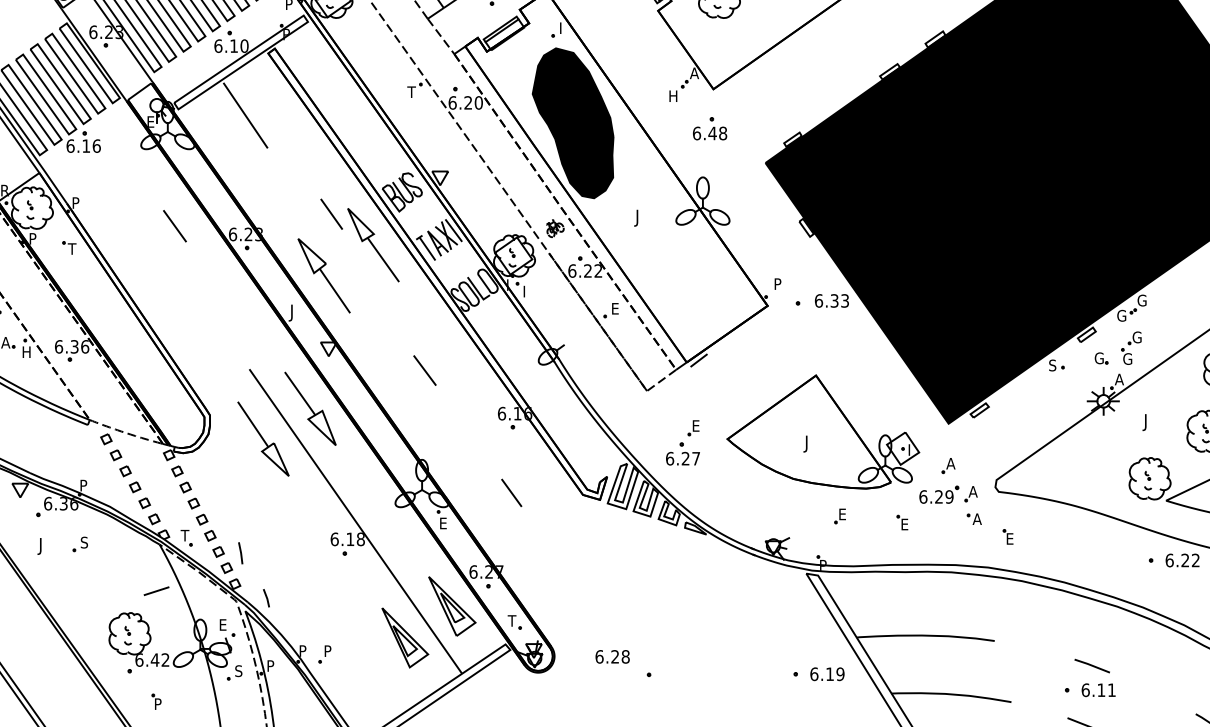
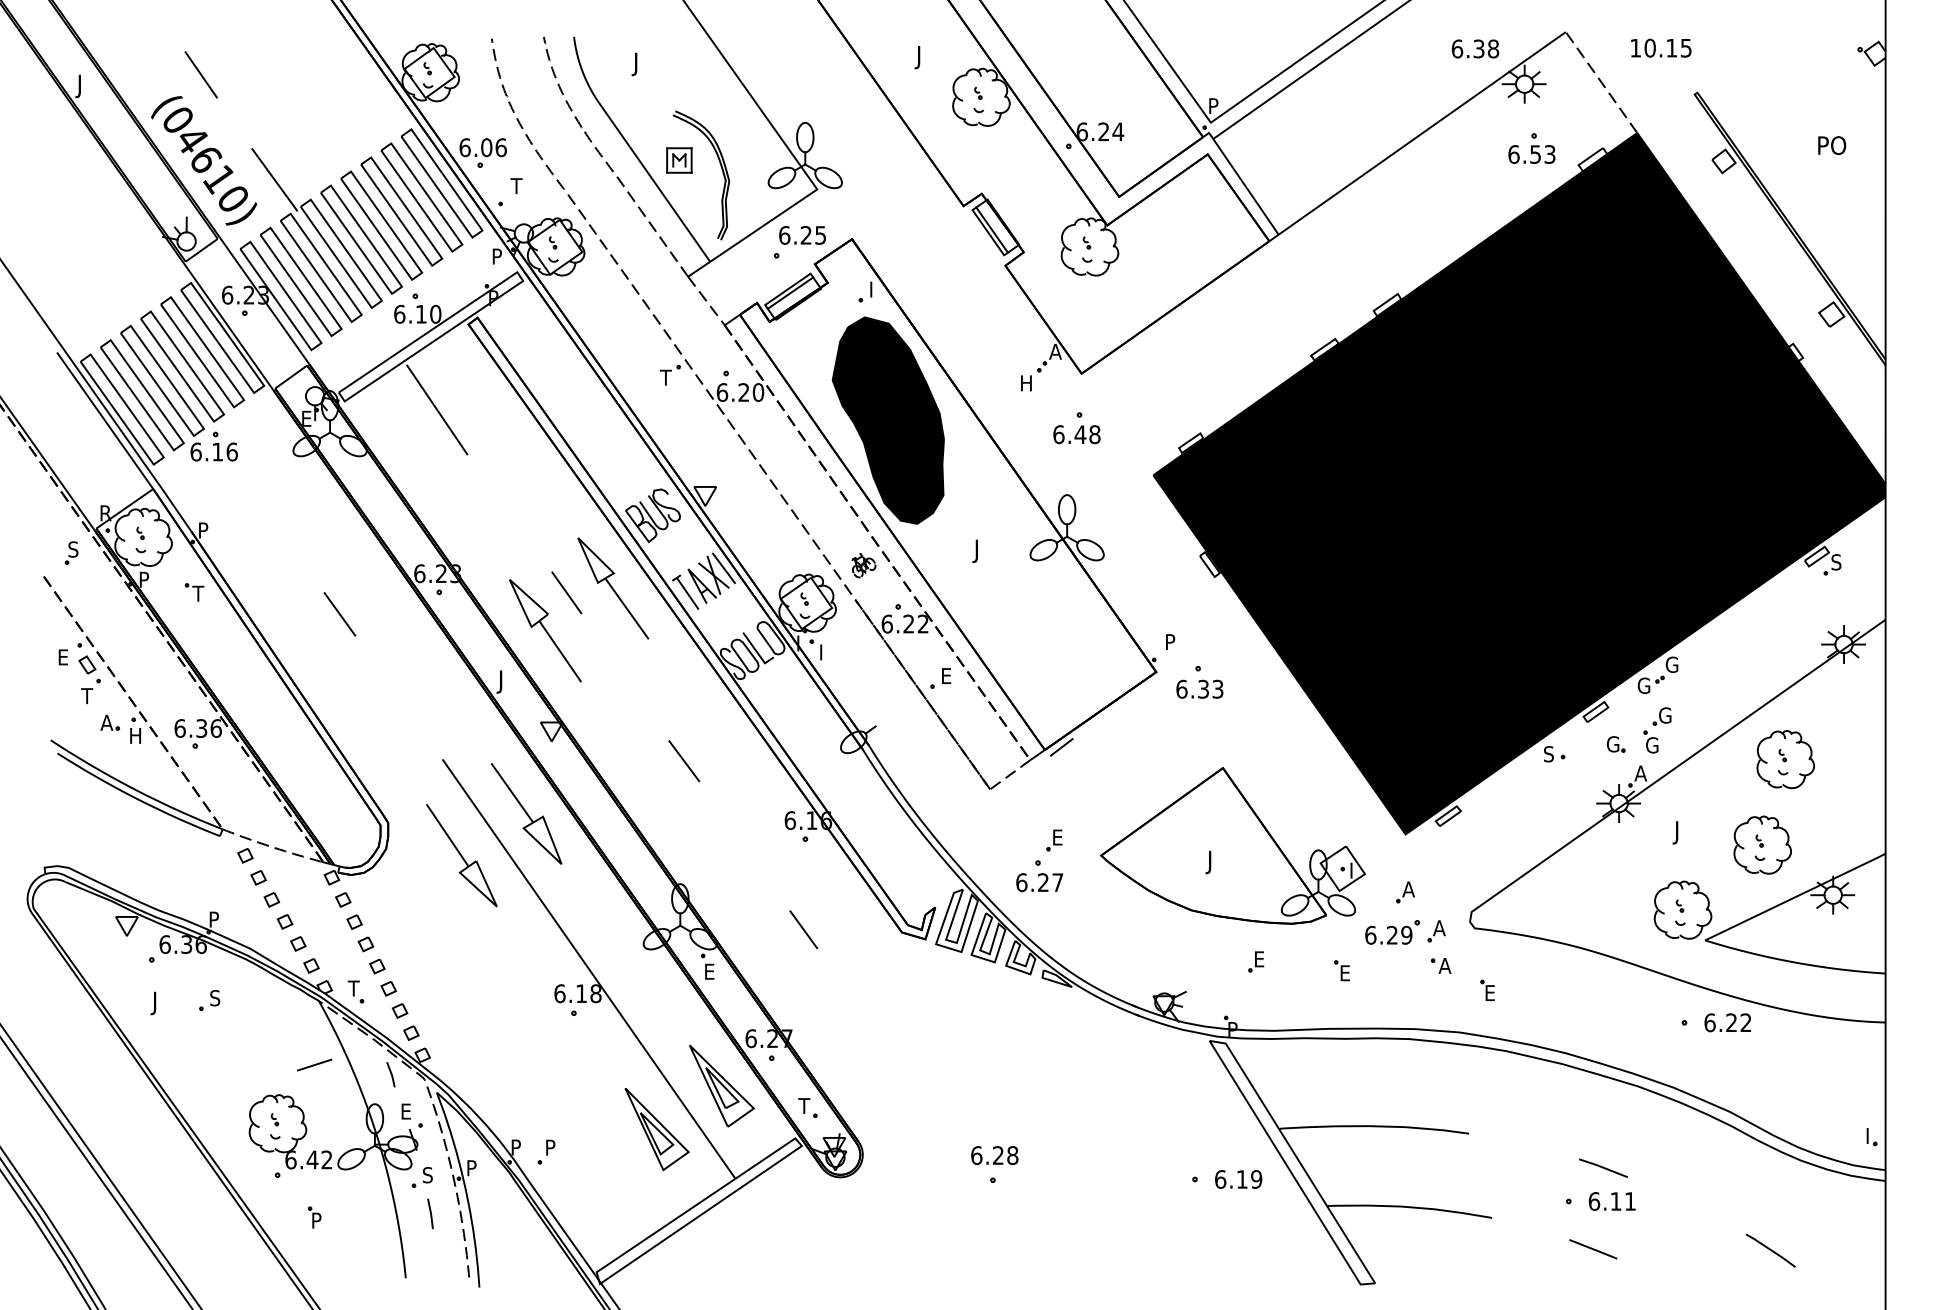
line: (331, 213) -> (566, 592), moved
line: (174, 226) -> (339, 614), moved
text: (831, 300) -> (1199, 688), moved
line: (240, 553) -> (430, 1213), moved
line: (266, 598) -> (390, 1074), moved
text: (612, 656) -> (994, 1155), moved

